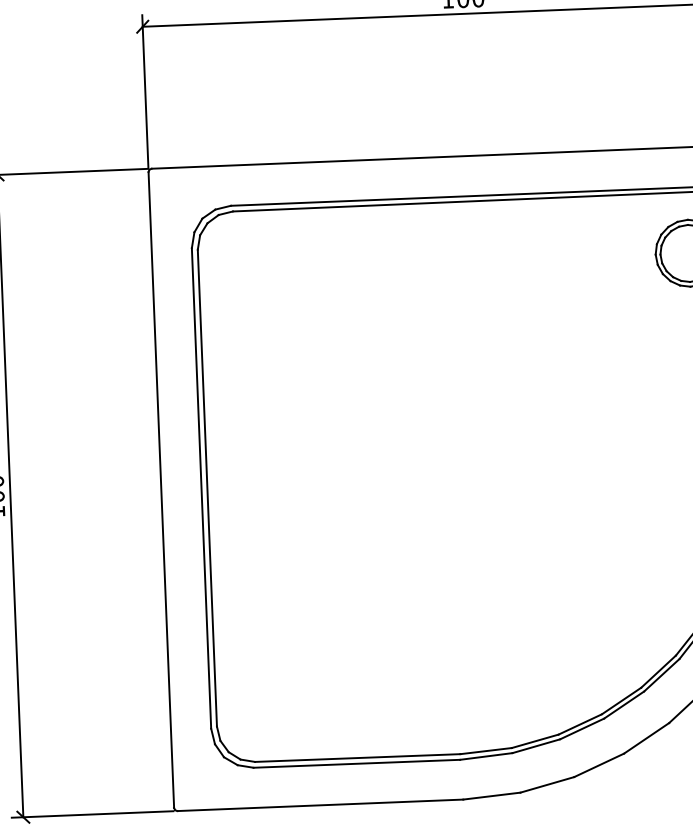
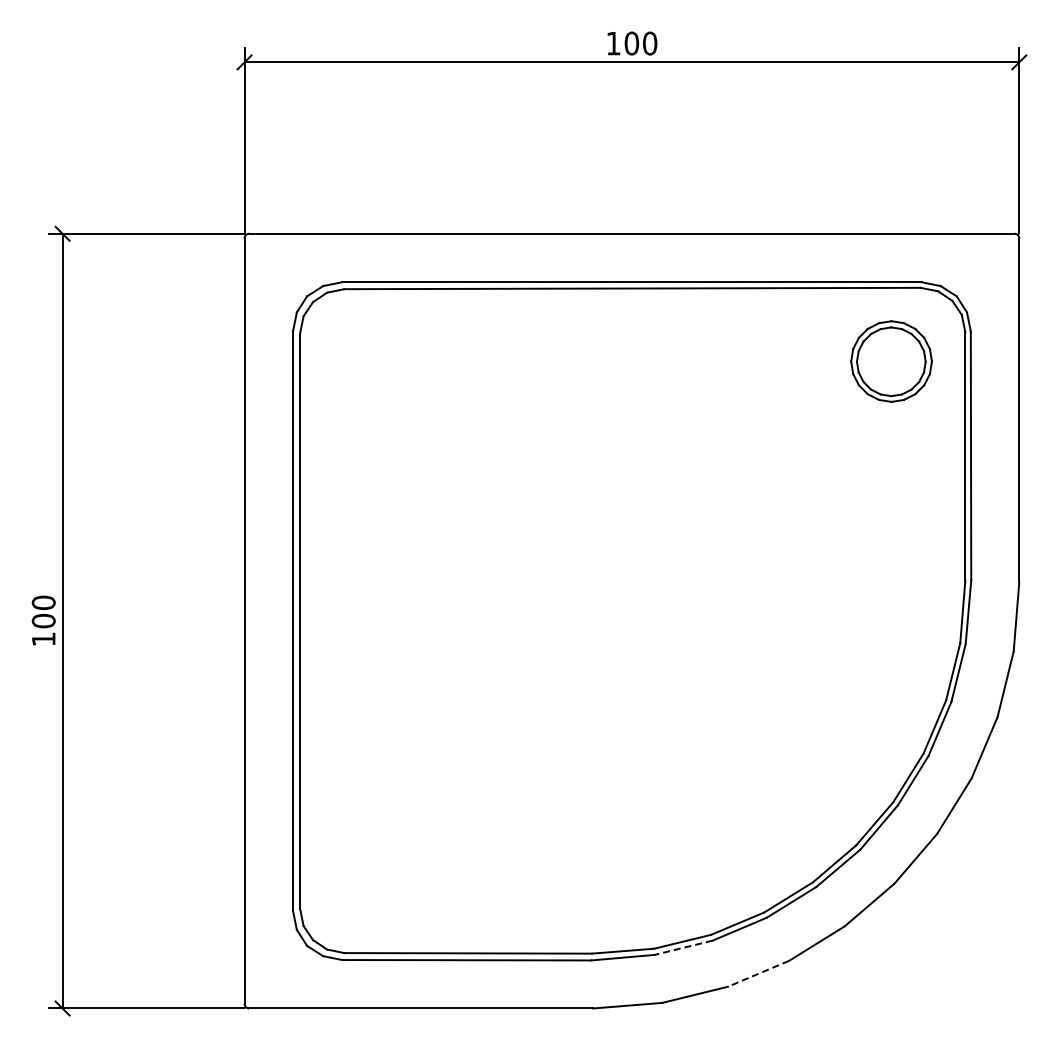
line: (536, 746) -> (683, 947), solid -> dashed
line: (598, 765) -> (757, 974), solid -> dashed

